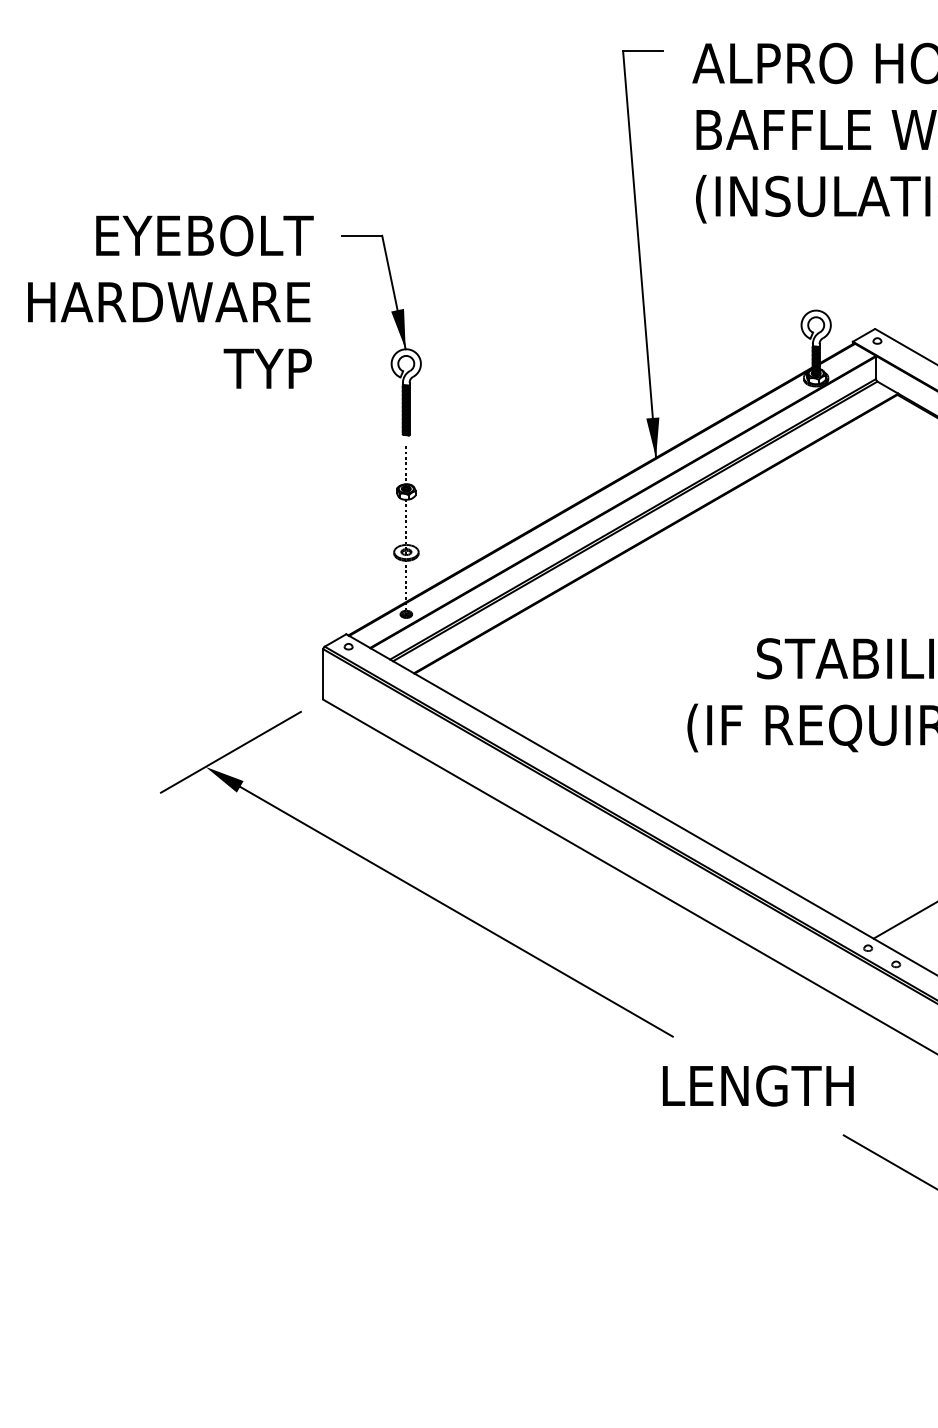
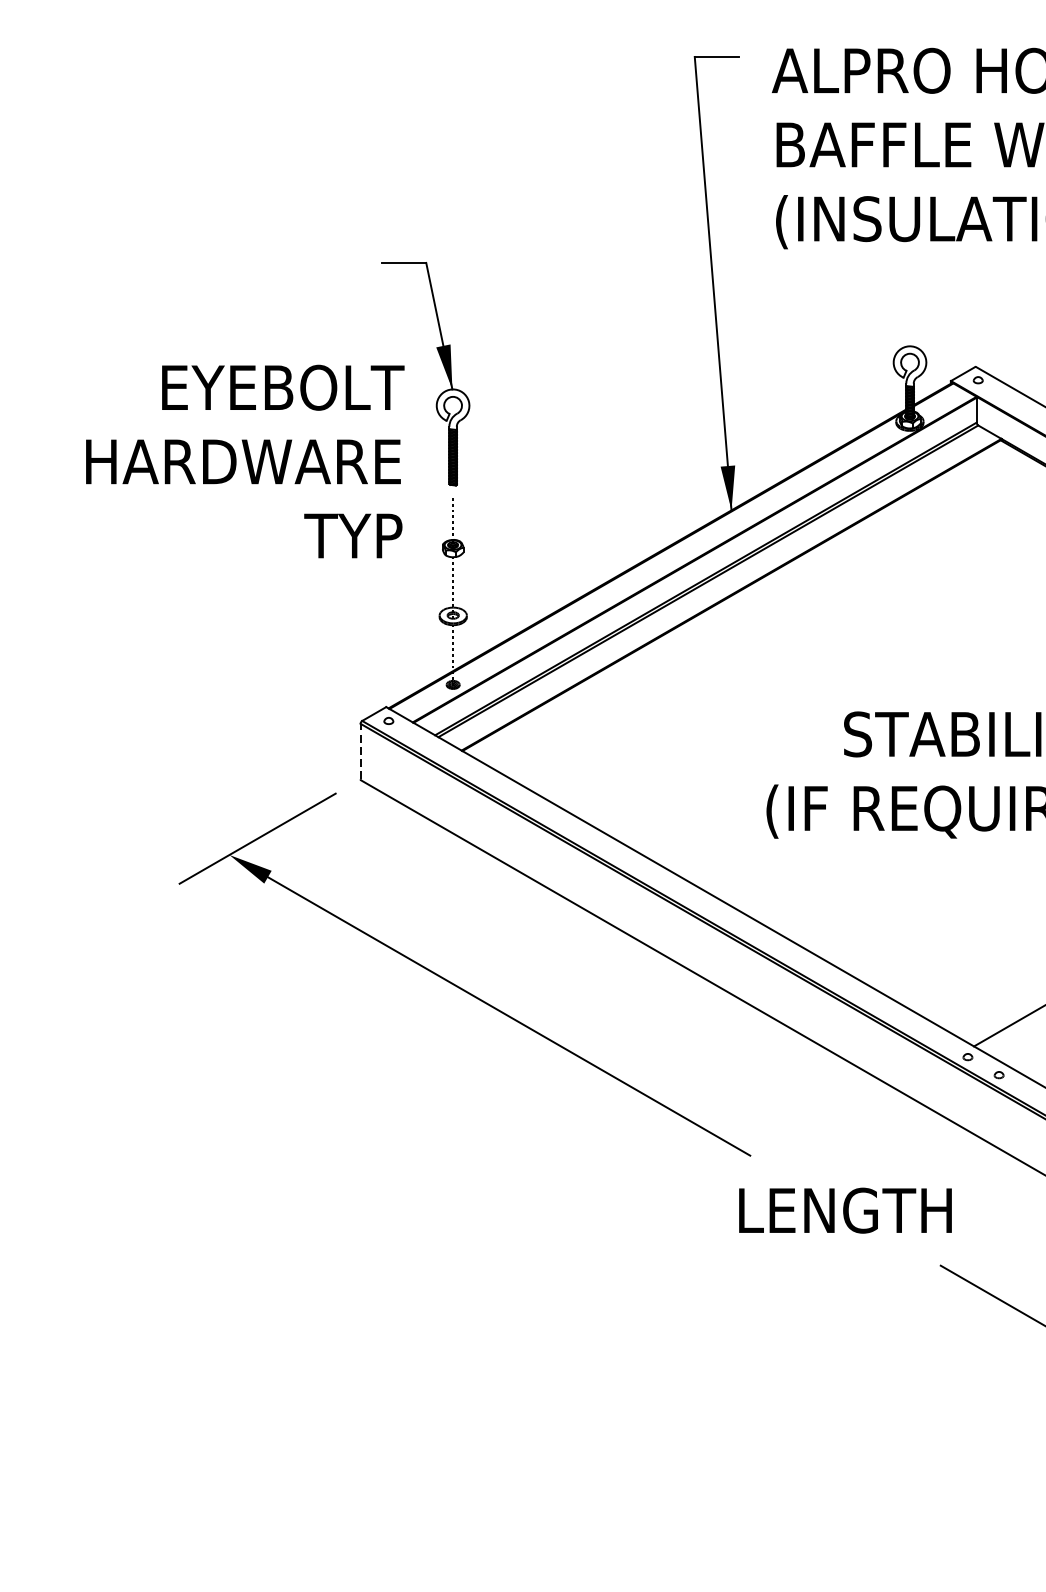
text: (170, 301) -> (244, 461), moved
line: (323, 674) -> (360, 751), solid -> dashed

